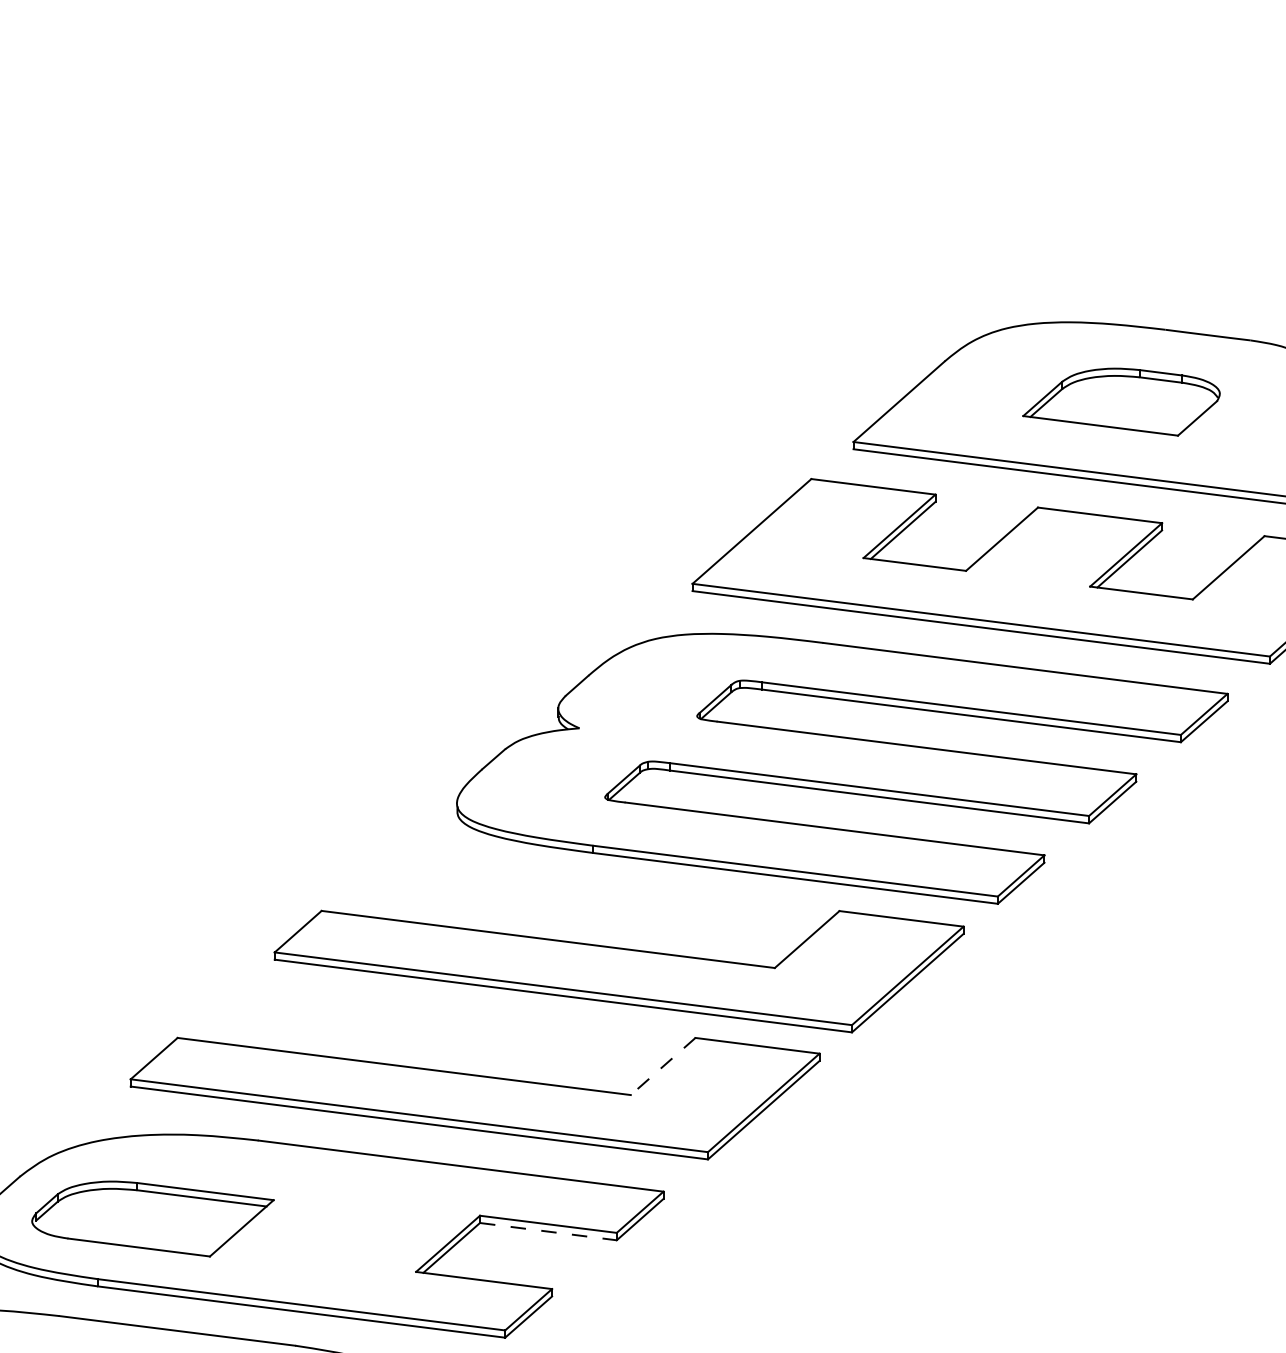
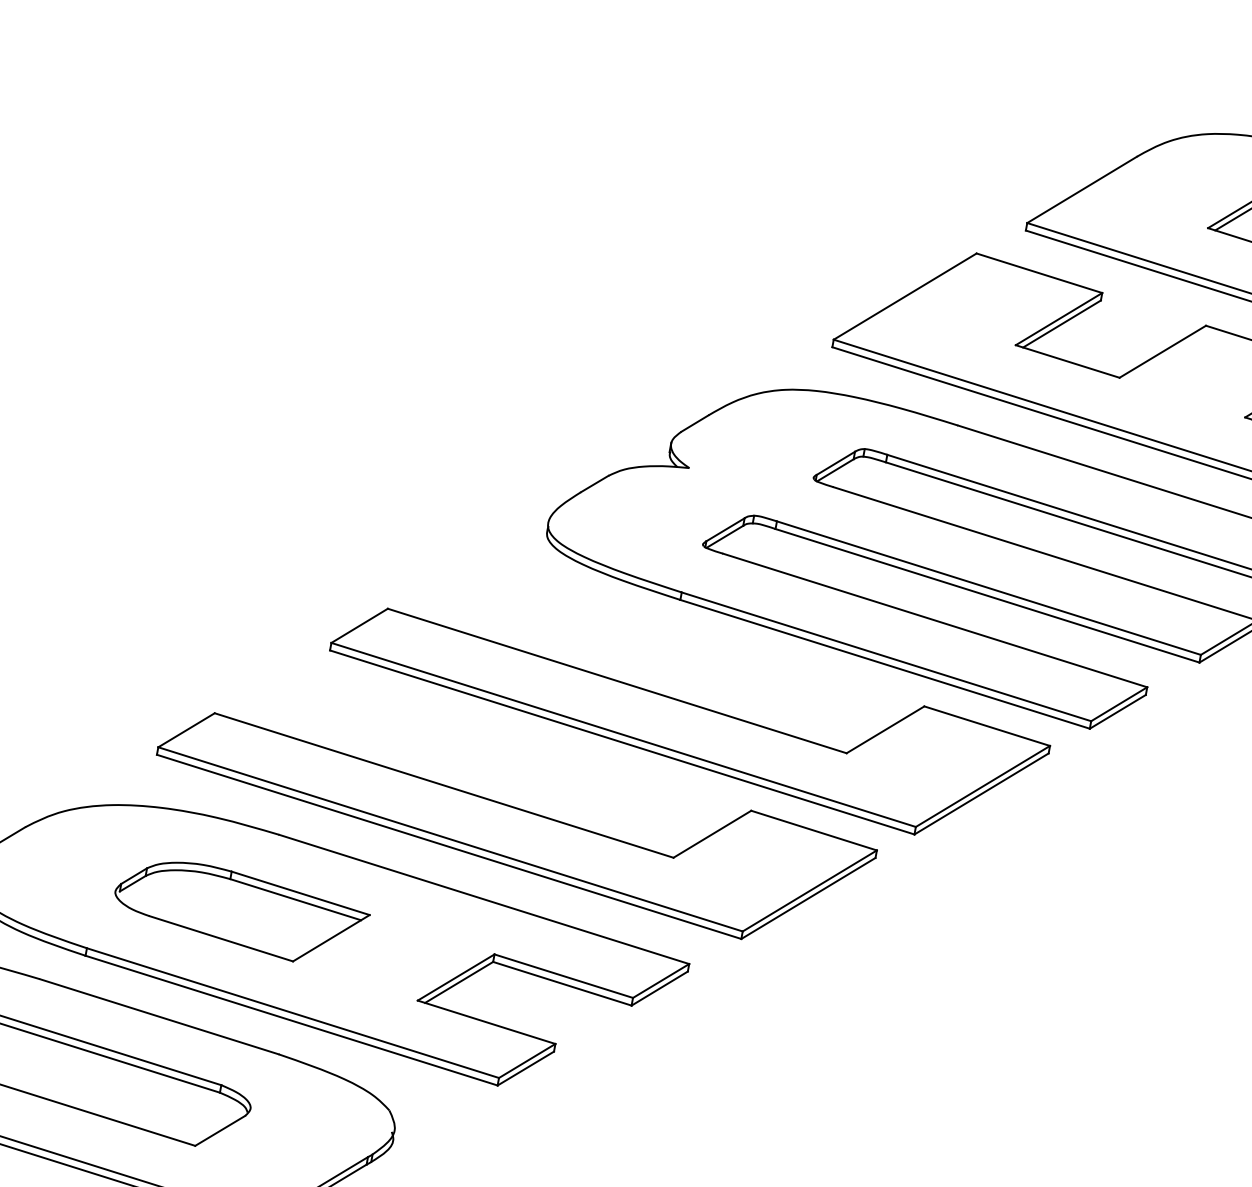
line: (662, 1066) -> (711, 834), dashed -> solid
part: (152, 1218) -> (240, 911), moved
line: (548, 1231) -> (562, 983), dashed -> solid

